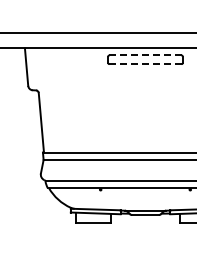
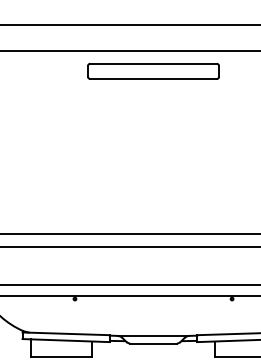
line: (145, 55) -> (153, 63), dashed -> solid
line: (145, 64) -> (153, 79), dashed -> solid

